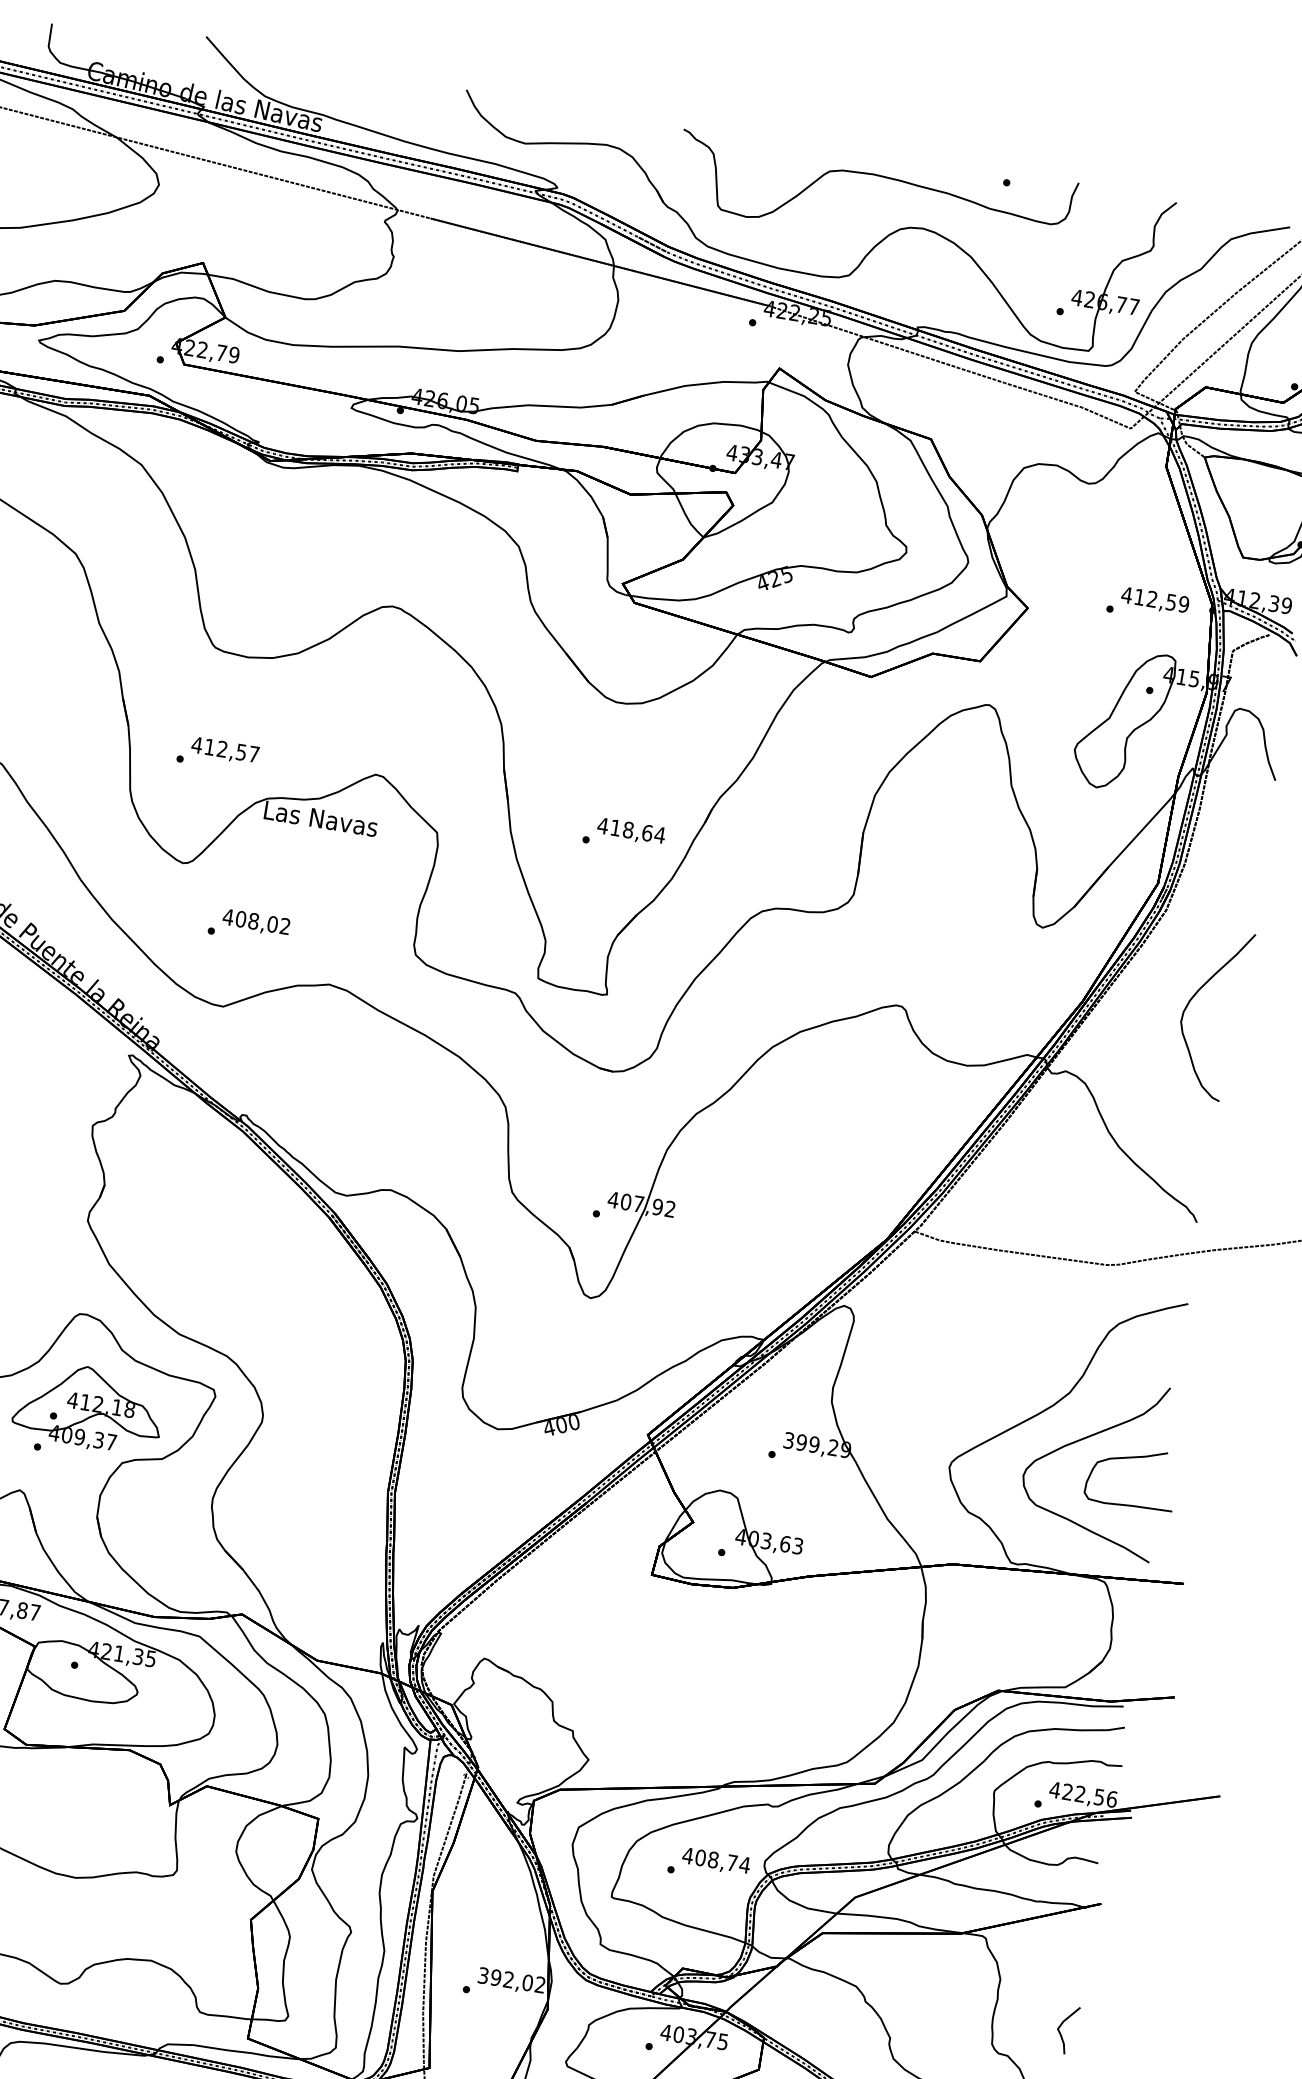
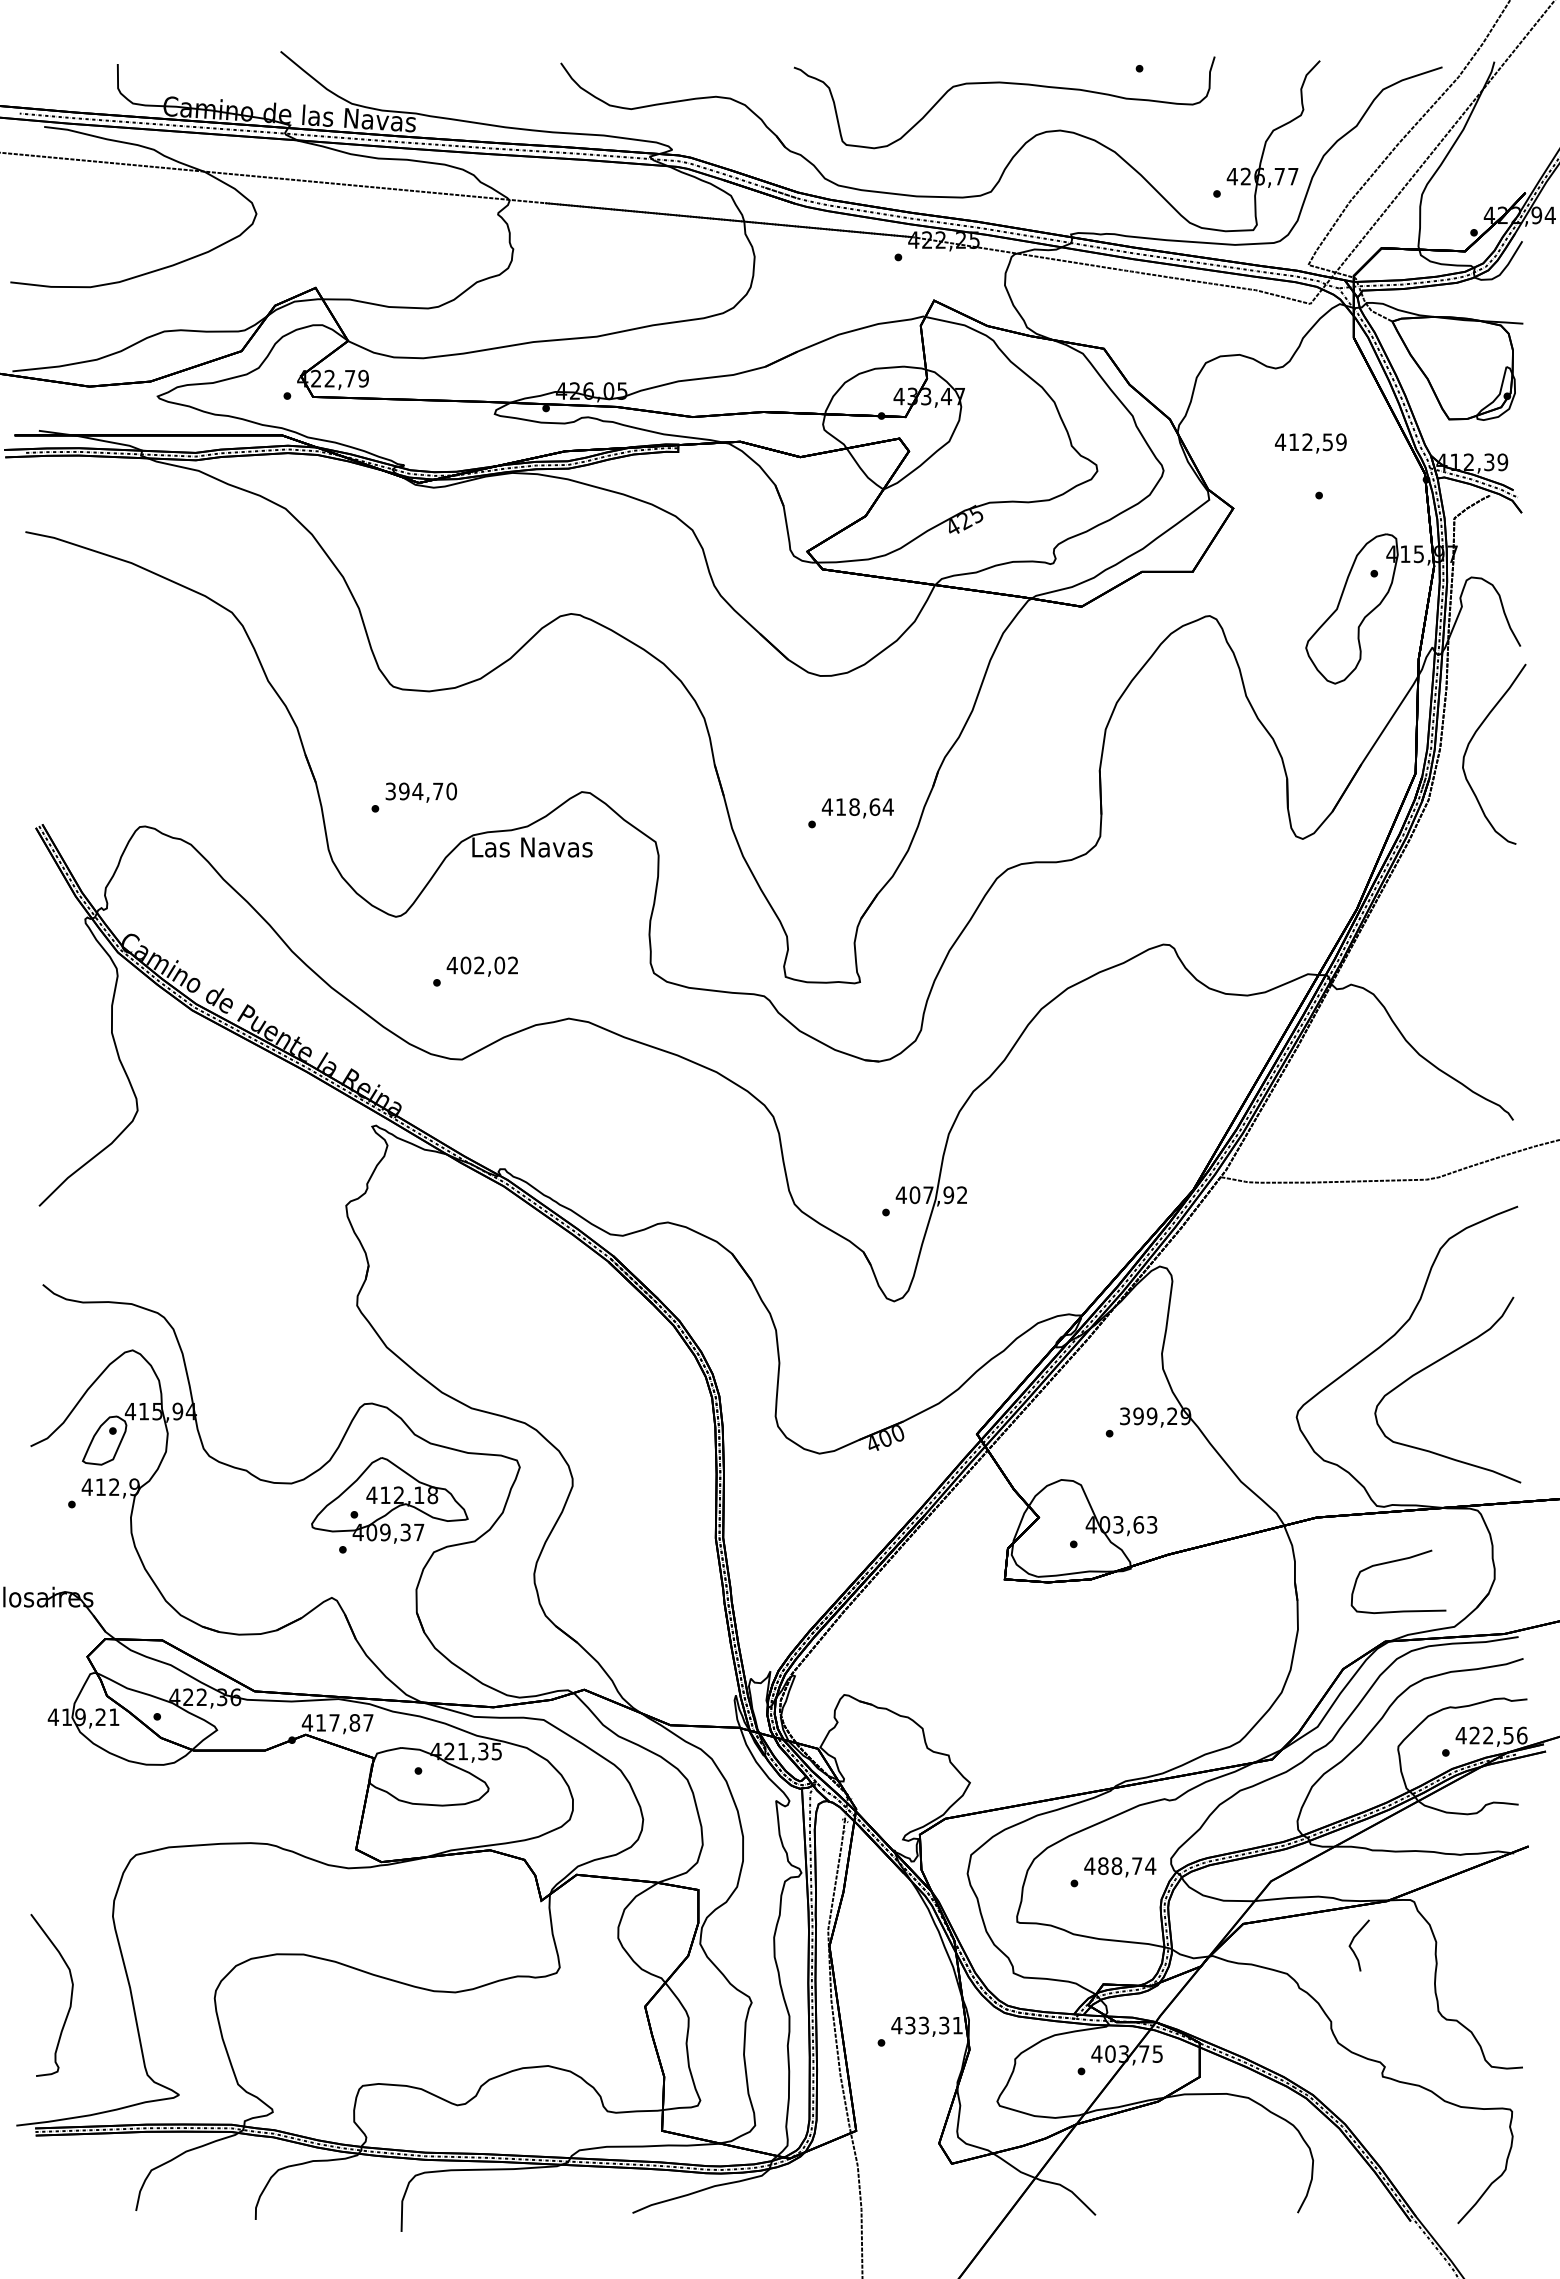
text: (1154, 600) -> (1310, 443), moved
text: (225, 749) -> (421, 791), 412,57 -> 394,70
text: (253, 921) -> (479, 965), 408,02 -> 402,02
curve: (1193, 998) -> (1471, 741), moved
curve: (1130, 1458) -> (1393, 1562), moved
text: (700, 1857) -> (1103, 1865), 408,74 -> 488,74
text: (511, 1980) -> (926, 2025), 392,02 -> 433,31
curve: (1061, 2032) -> (1353, 1949), moved

